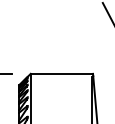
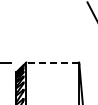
line: (61, 73) -> (52, 62), solid -> dashed

